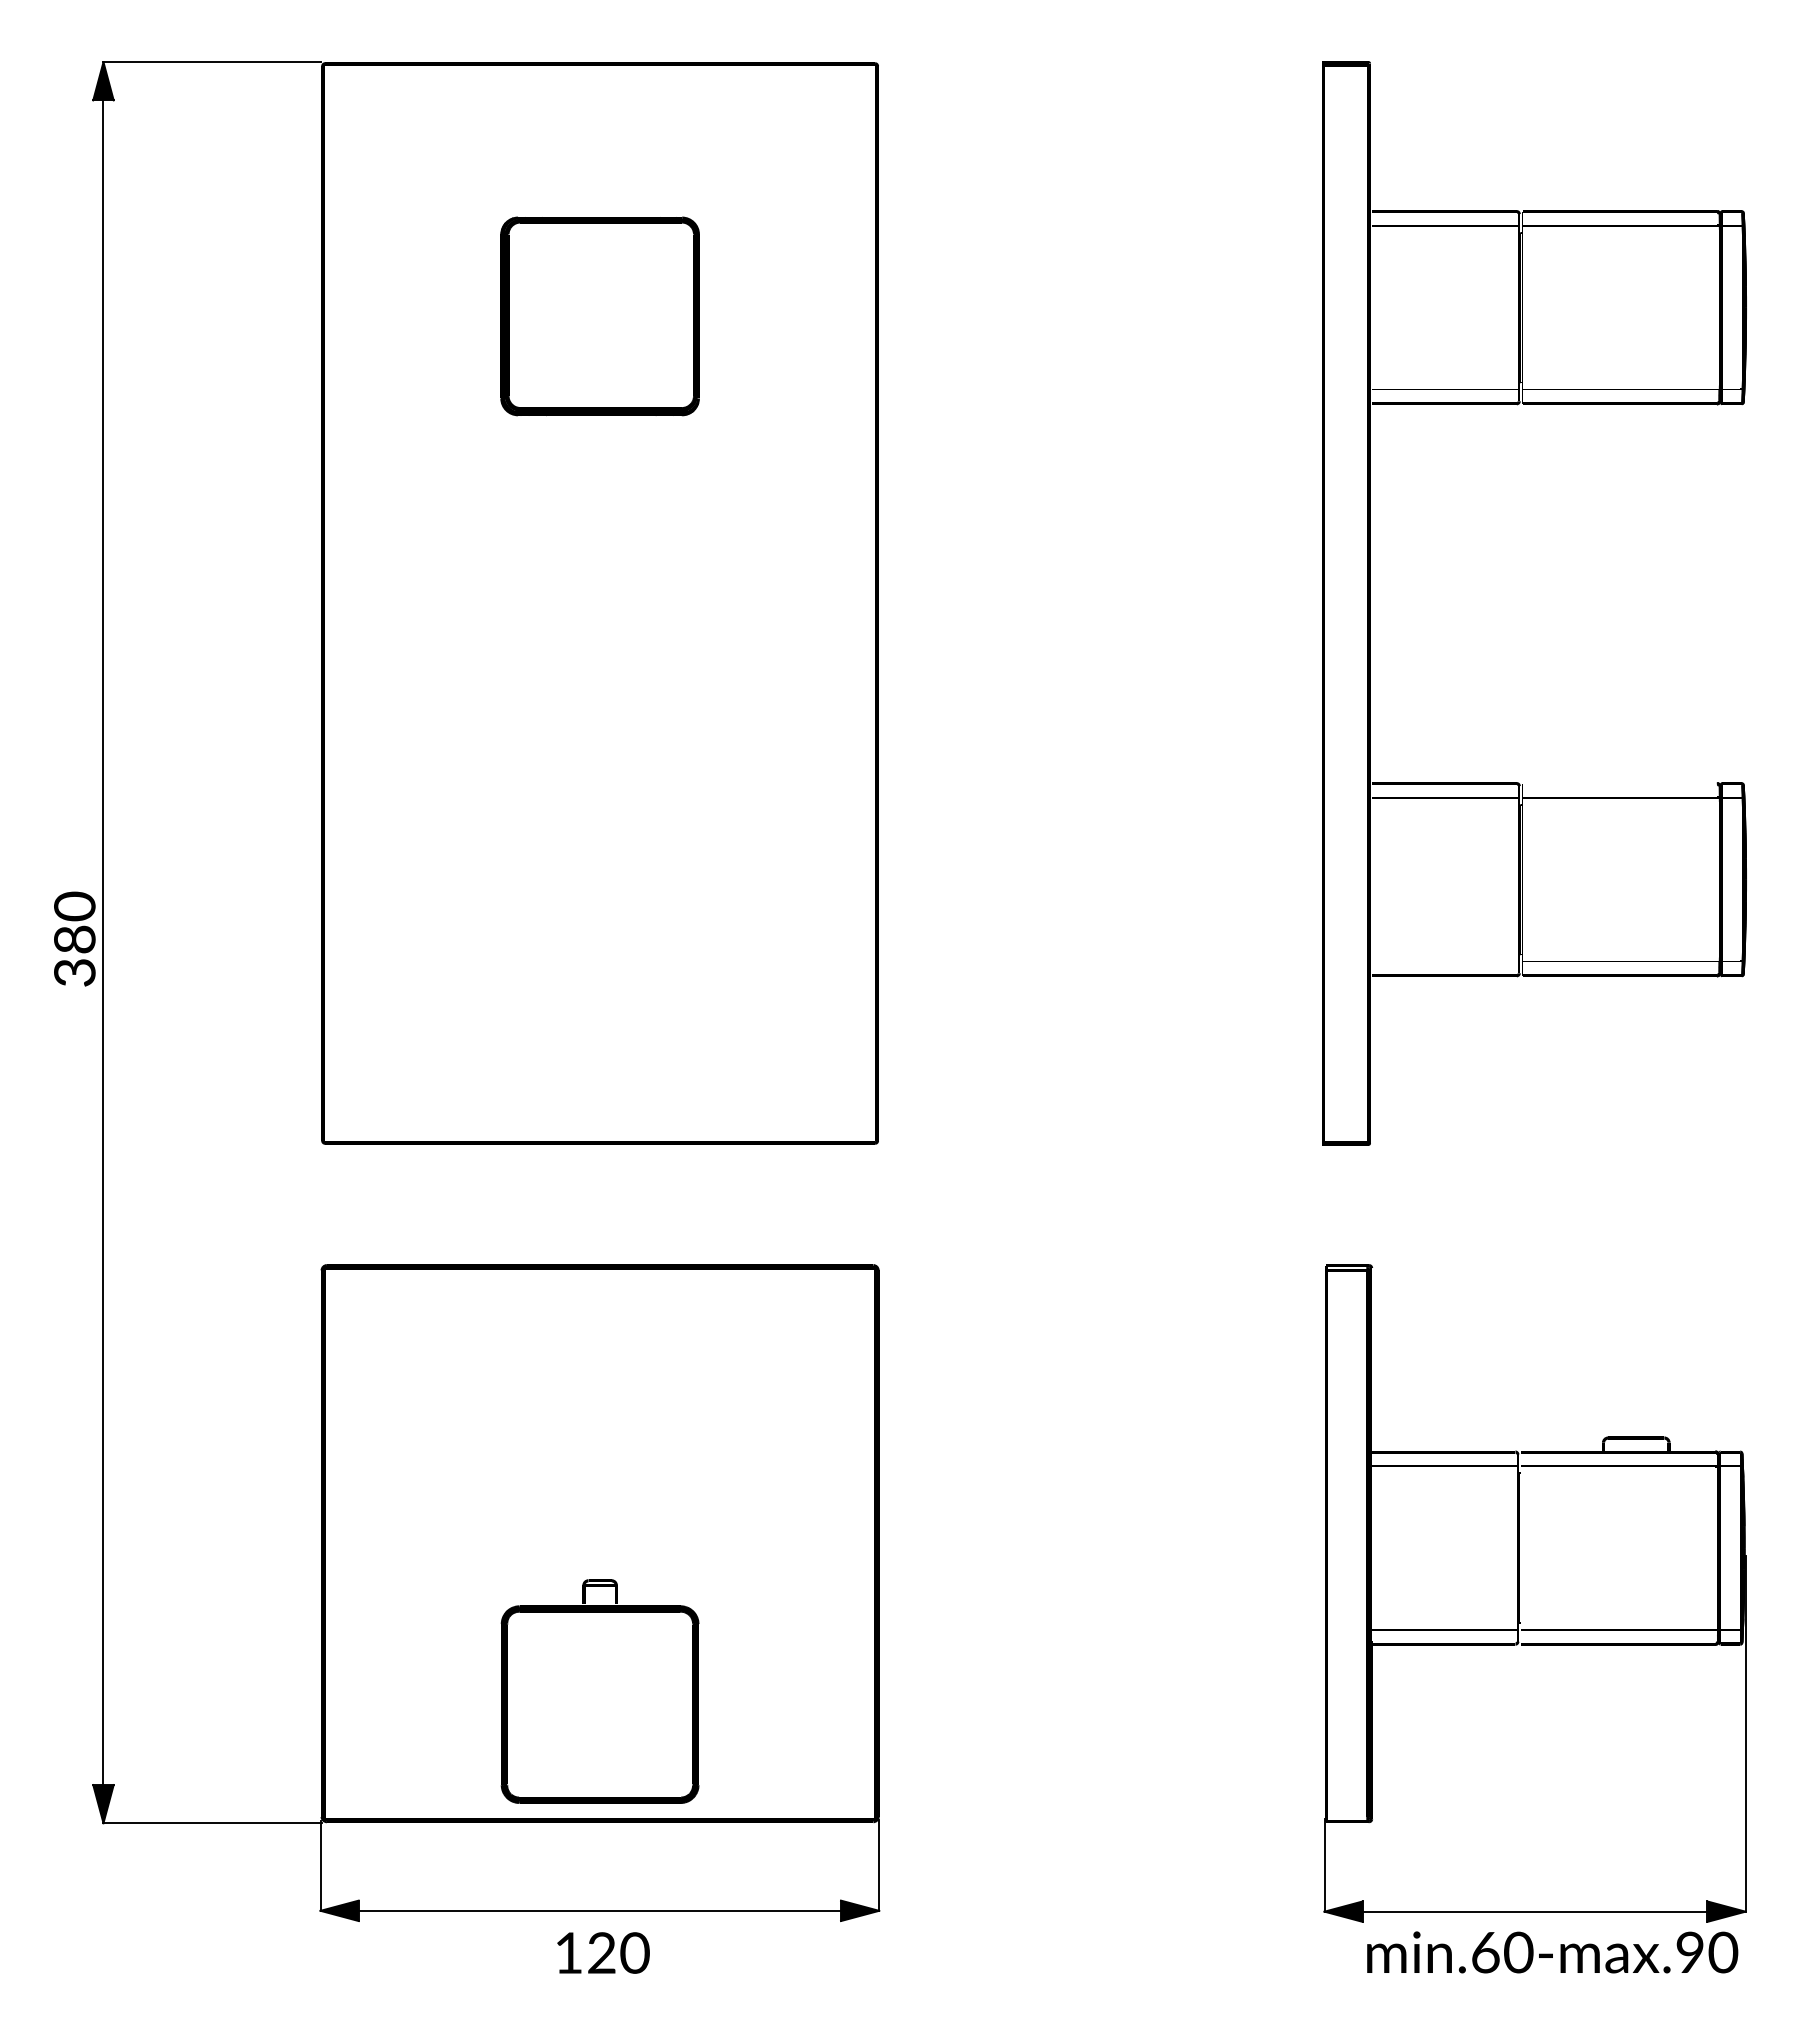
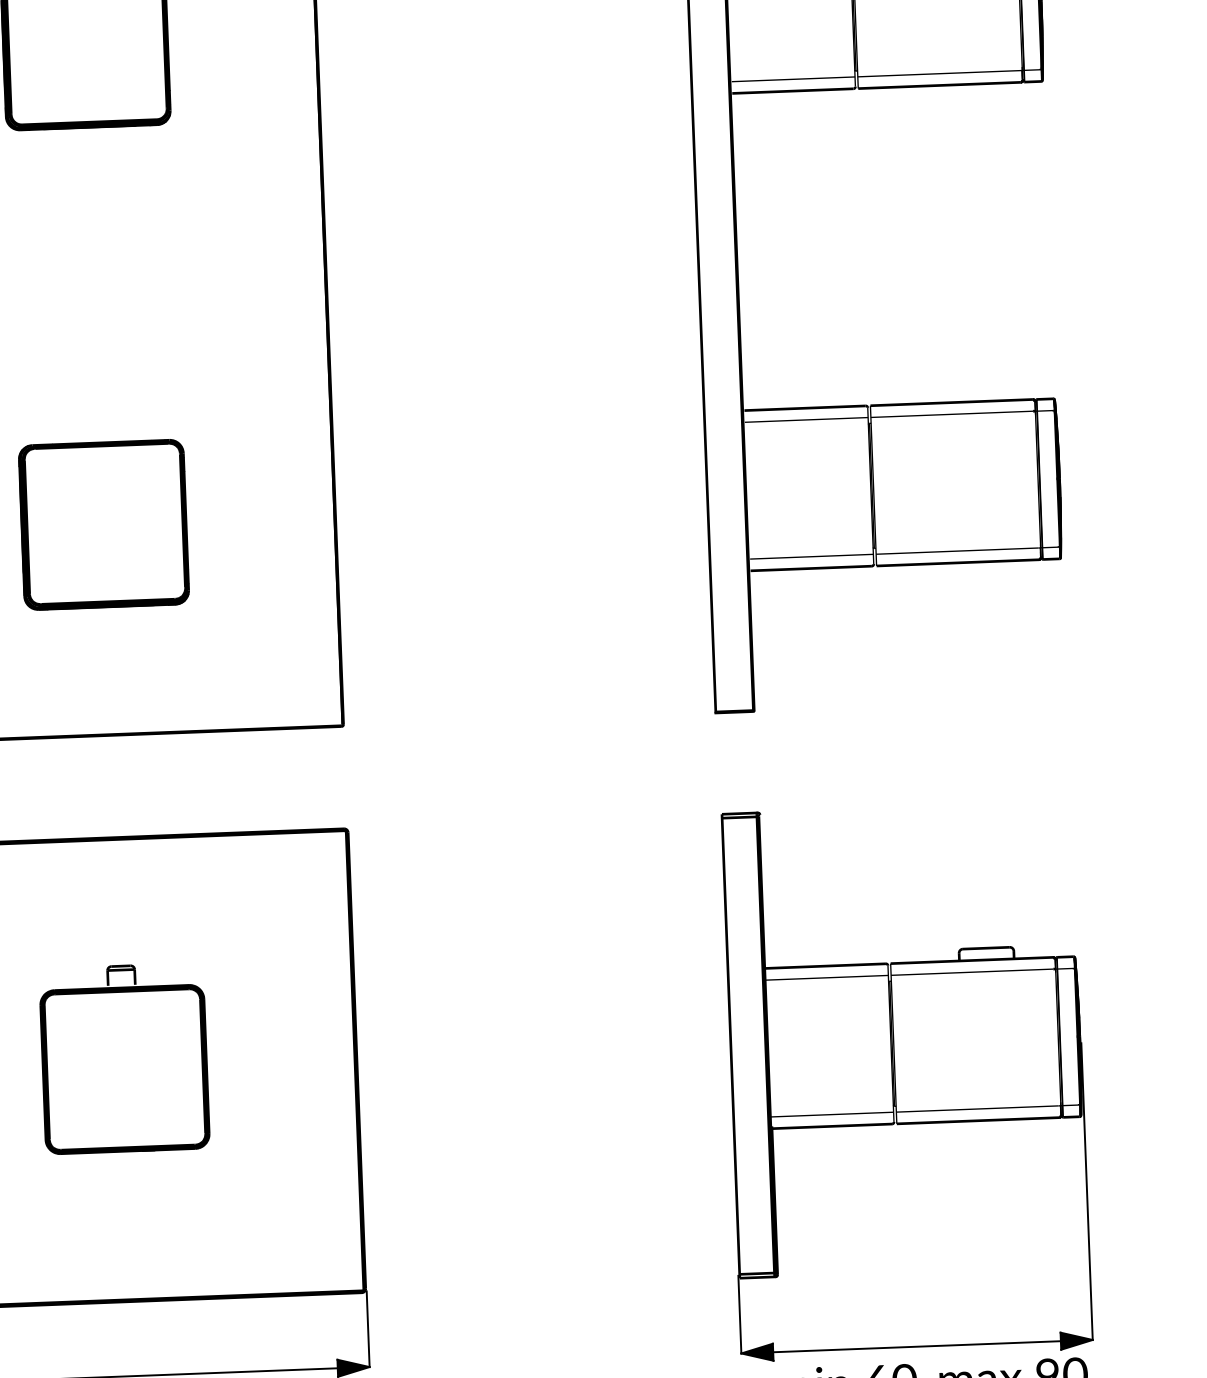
fill: (1619, 783) -> (951, 402), added
part: (599, 890) -> (103, 524), added
fill: (1445, 961) -> (811, 556), added
fill: (1520, 1548) -> (893, 1044), added
part: (599, 1691) -> (124, 1058), moved
fill: (1348, 1816) -> (758, 1273), added

